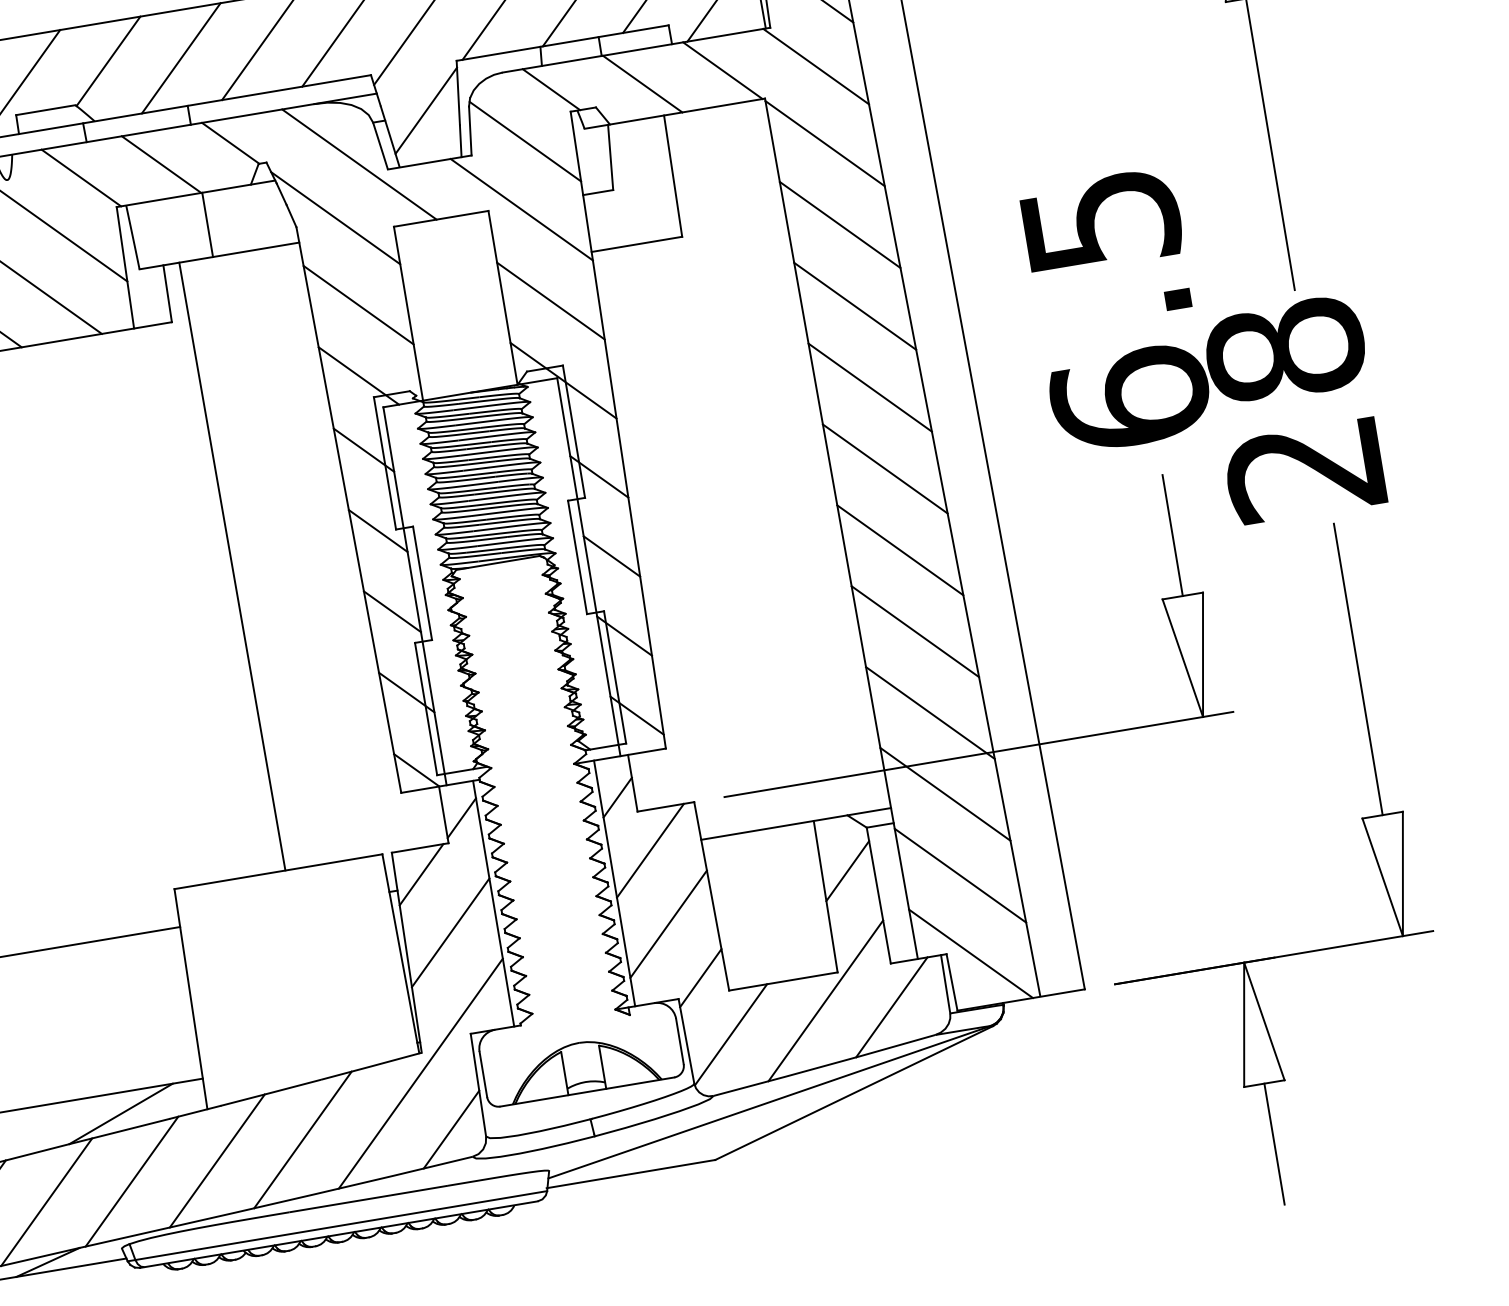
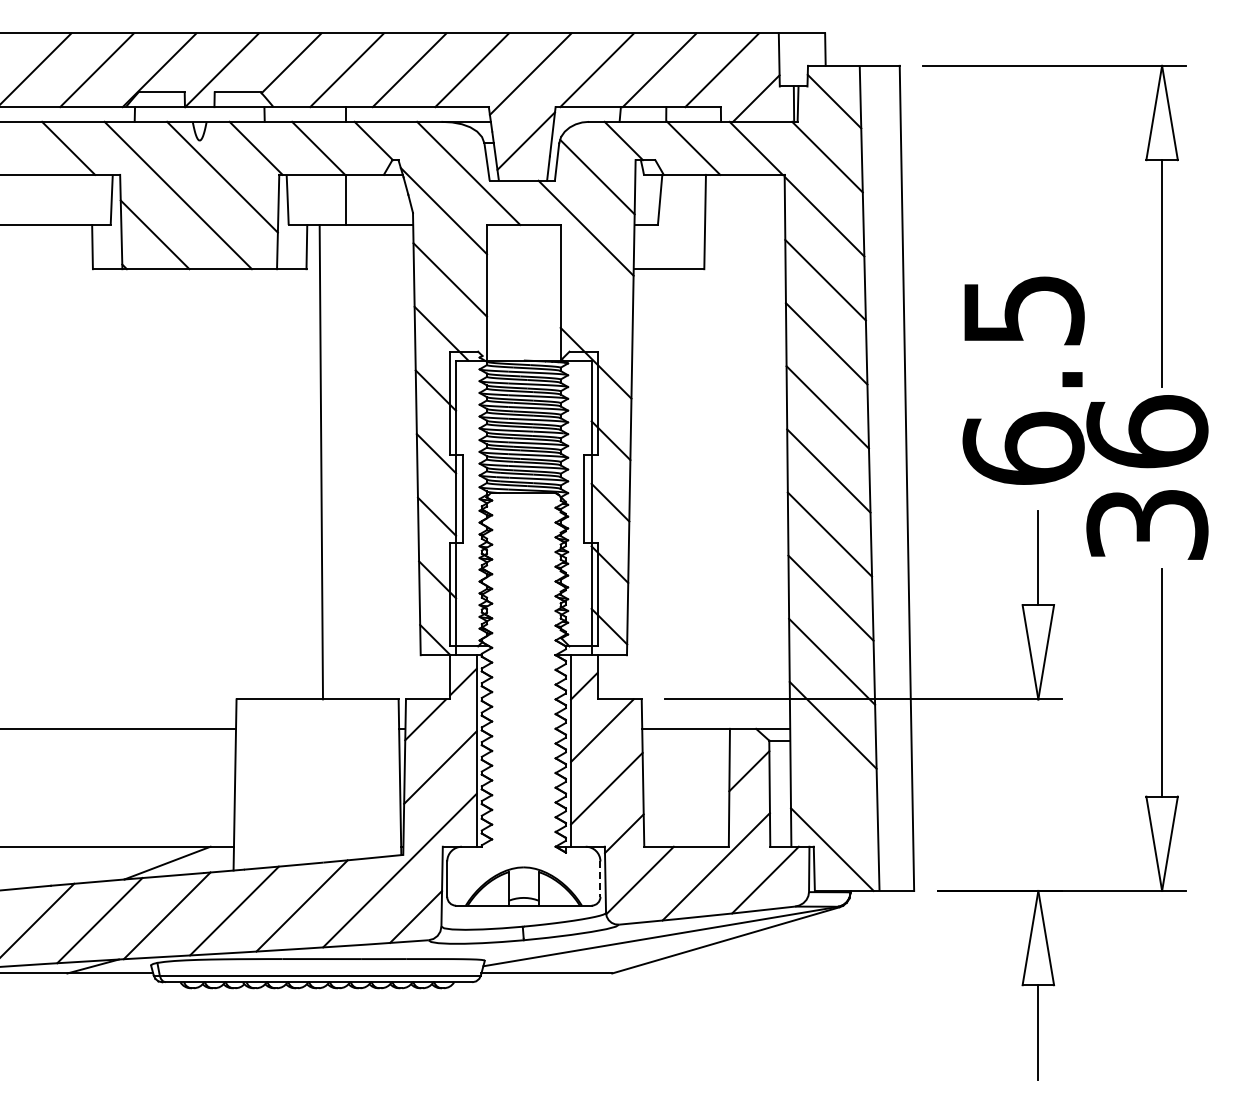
line: (550, 301) -> (596, 301), removed
text: (1295, 408) -> (1147, 477), 28 -> 36
line: (960, 875) -> (834, 788), removed
line: (680, 1041) -> (600, 879), solid -> dashed

